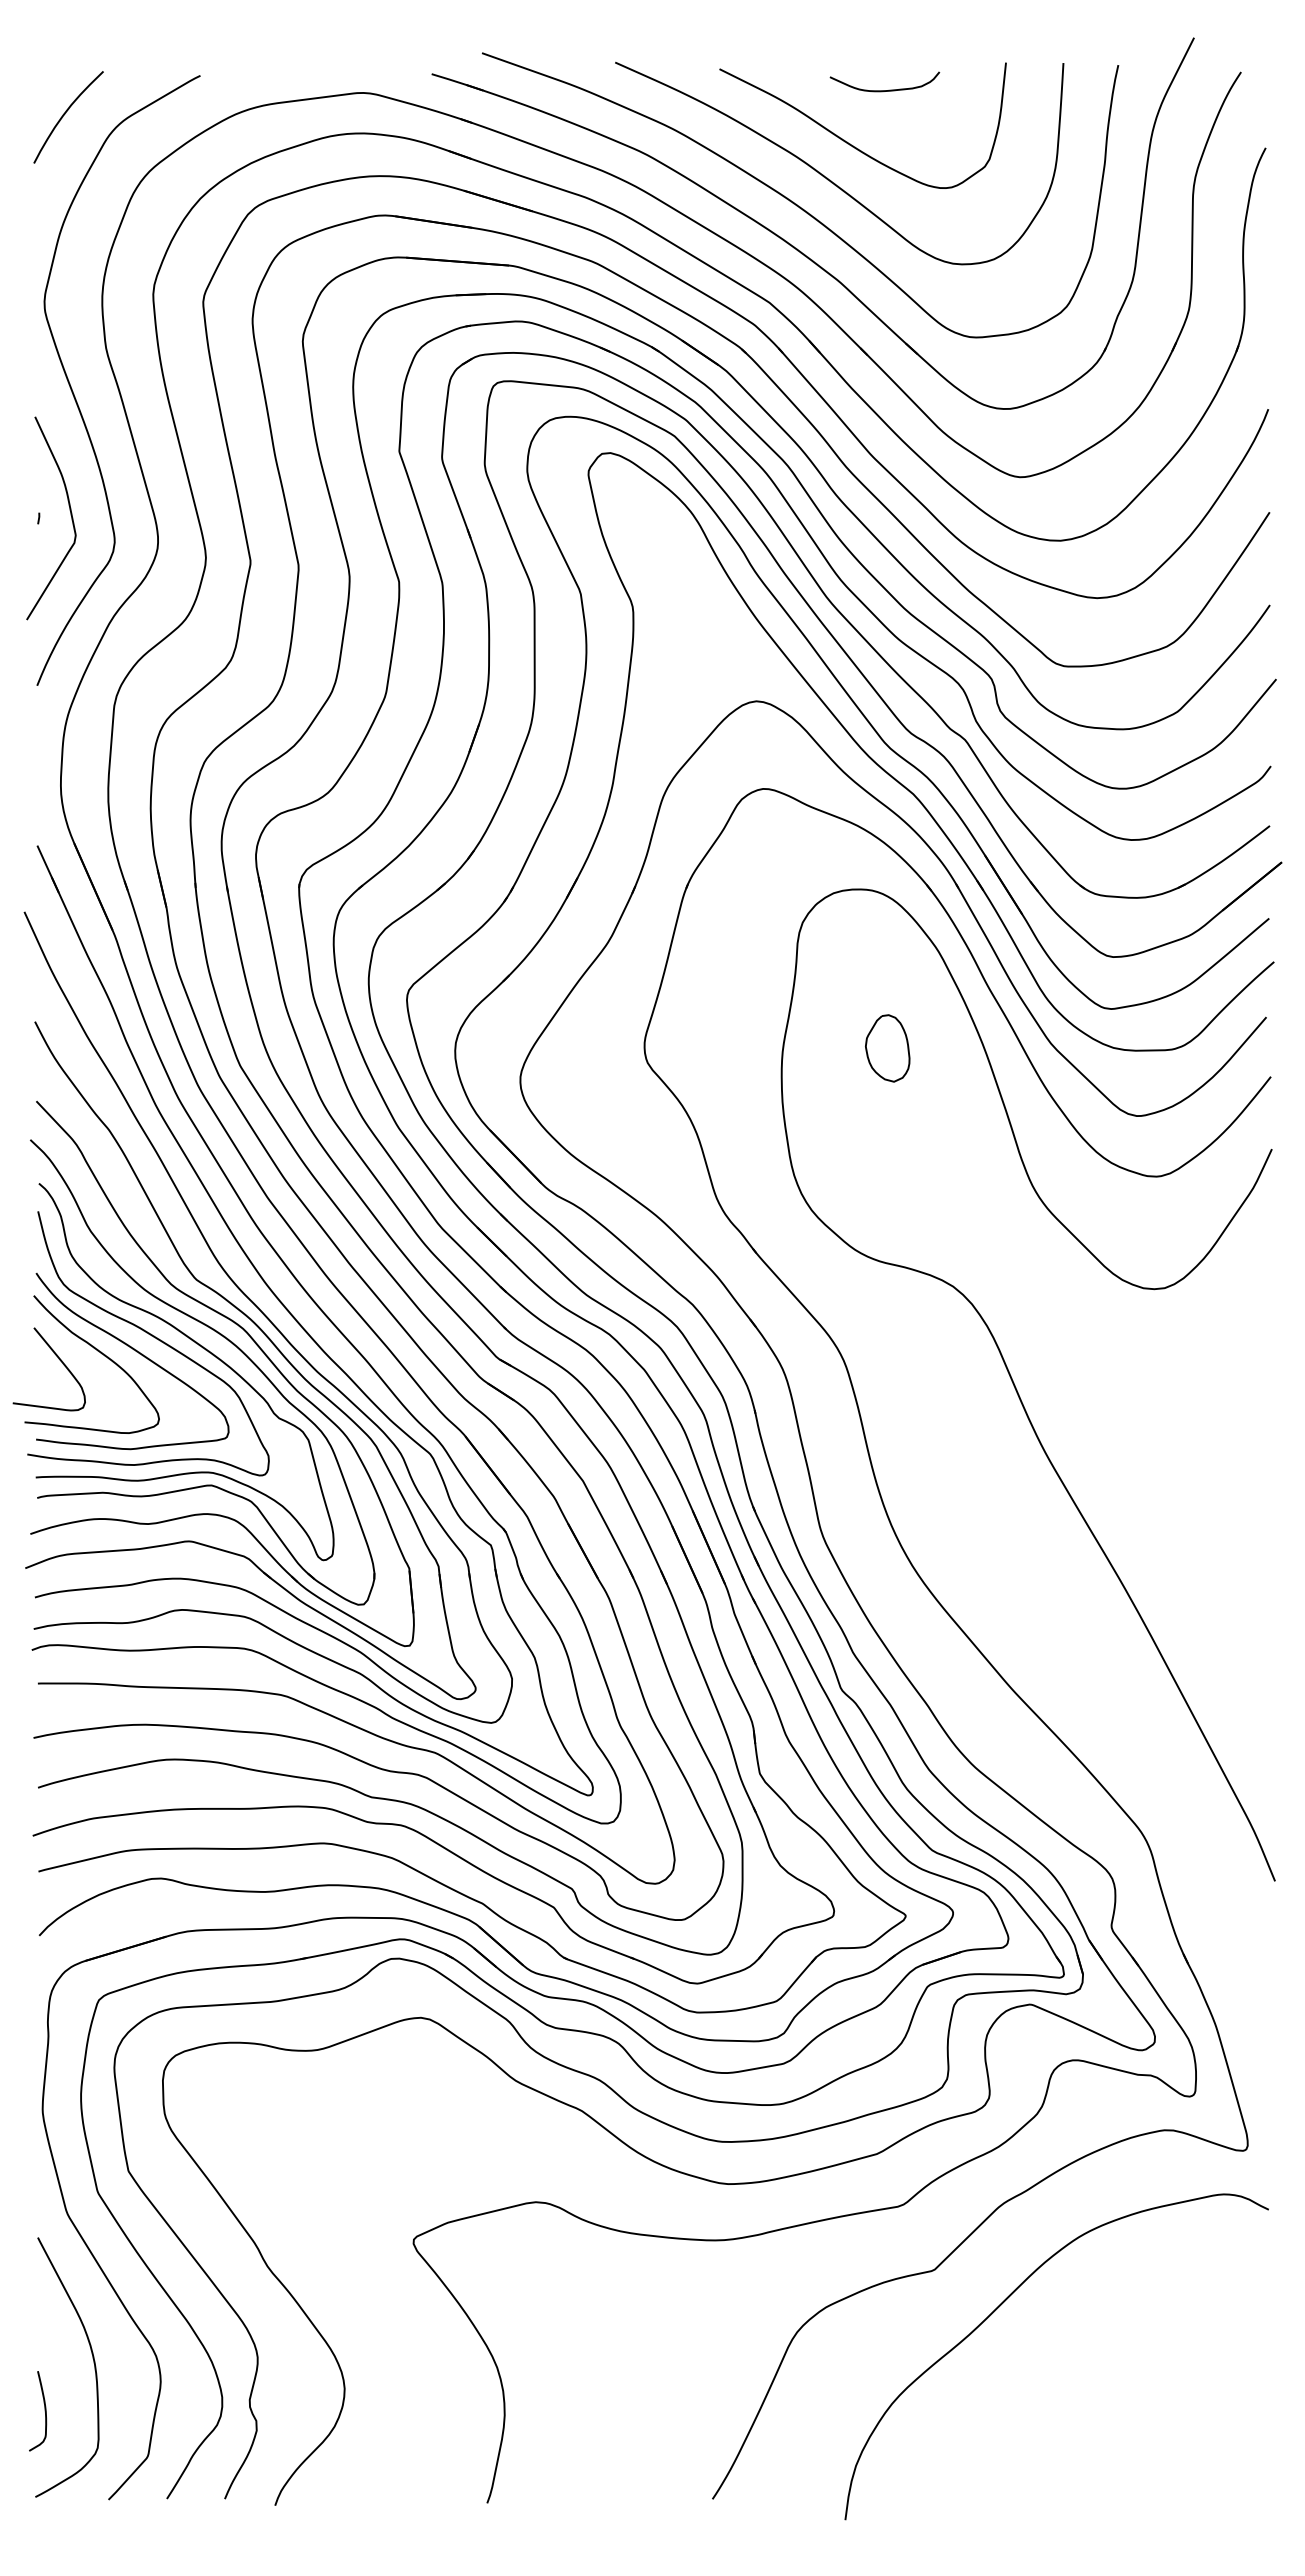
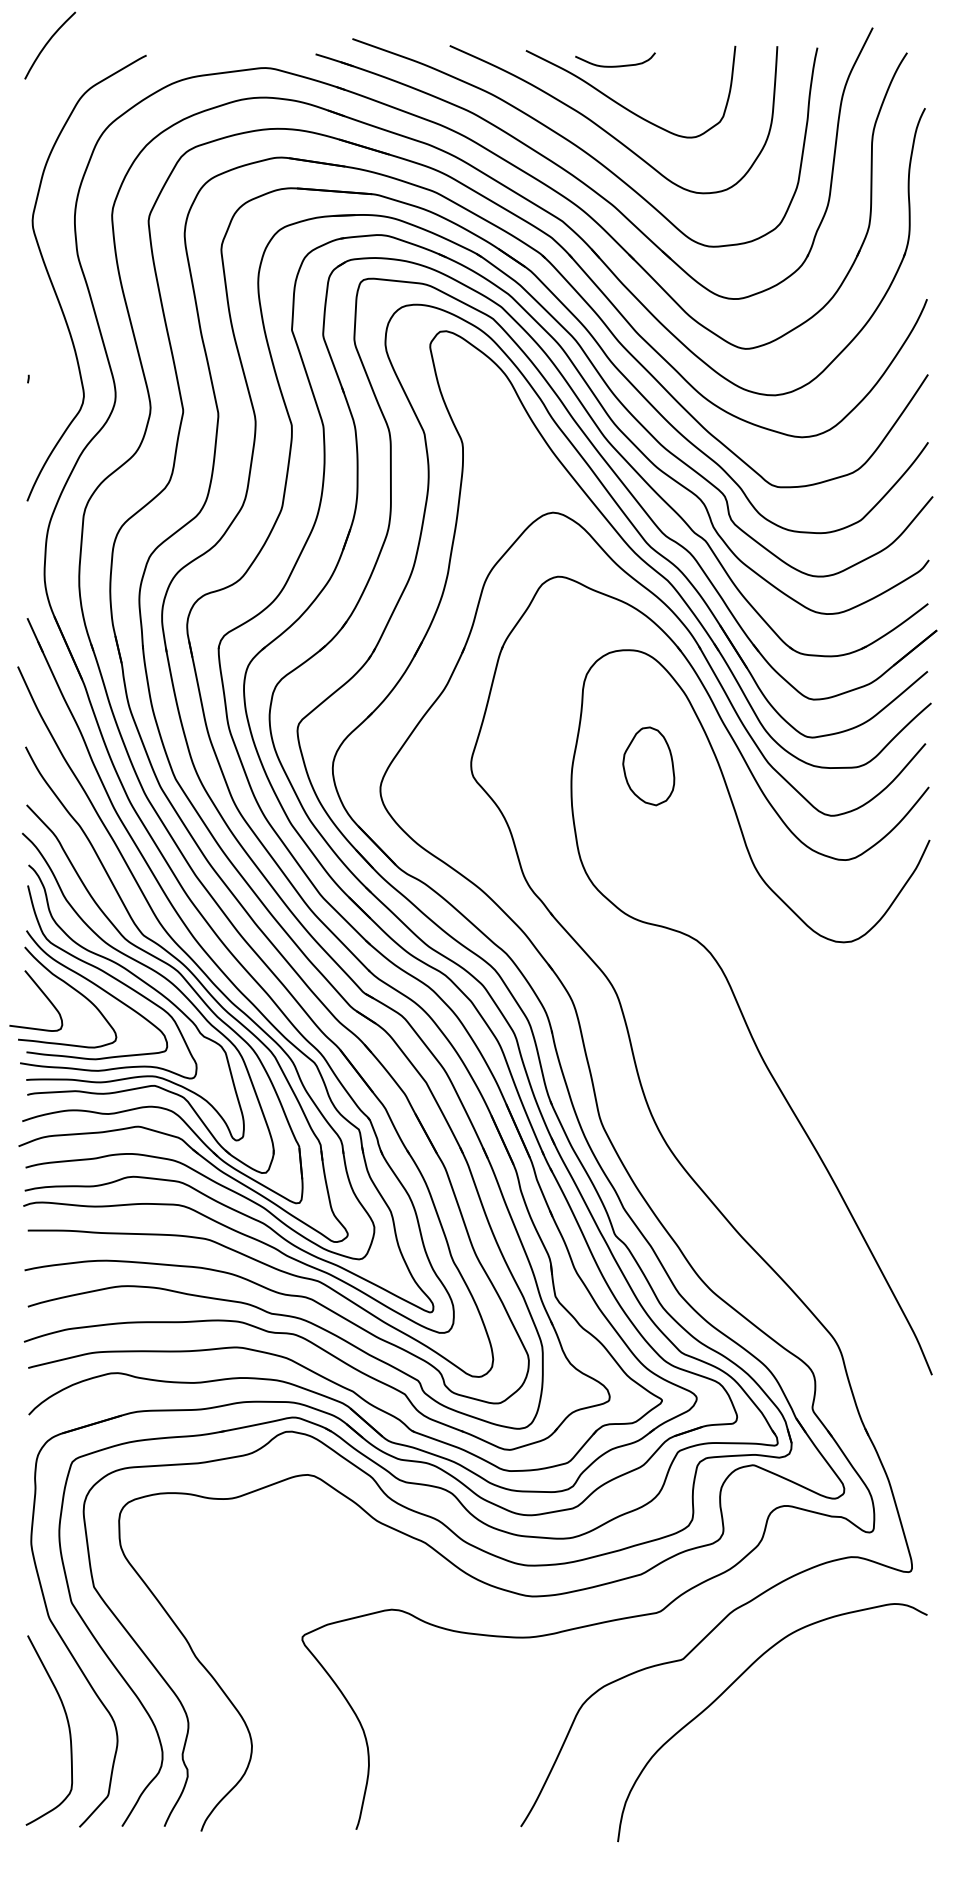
curve: (884, 90) -> (615, 66), moved
curve: (65, 114) -> (47, 43), moved
curve: (70, 515) -> (51, 376), removed
part: (887, 1048) -> (648, 766), size x1.6
curve: (44, 2411) -> (32, 1762), removed

